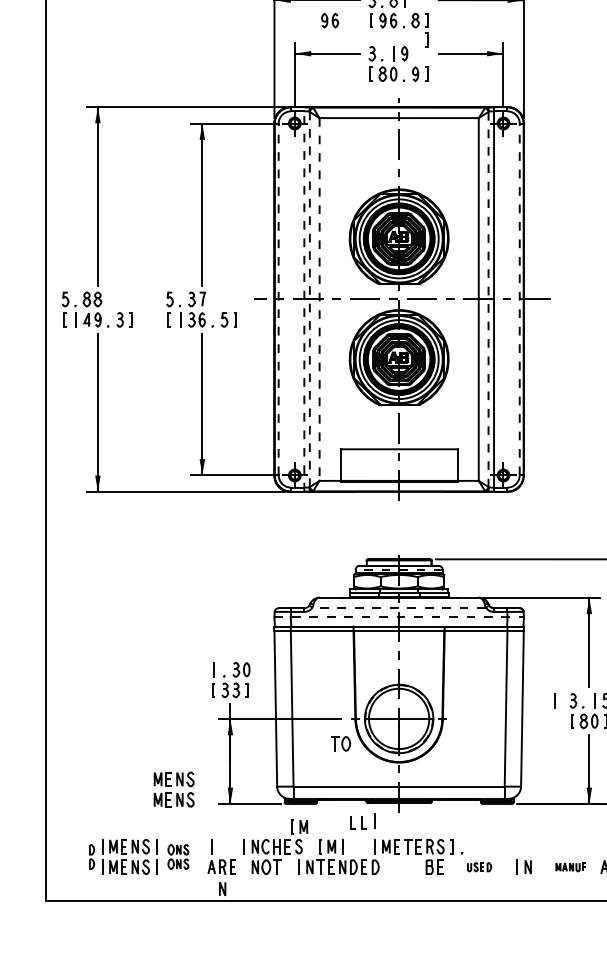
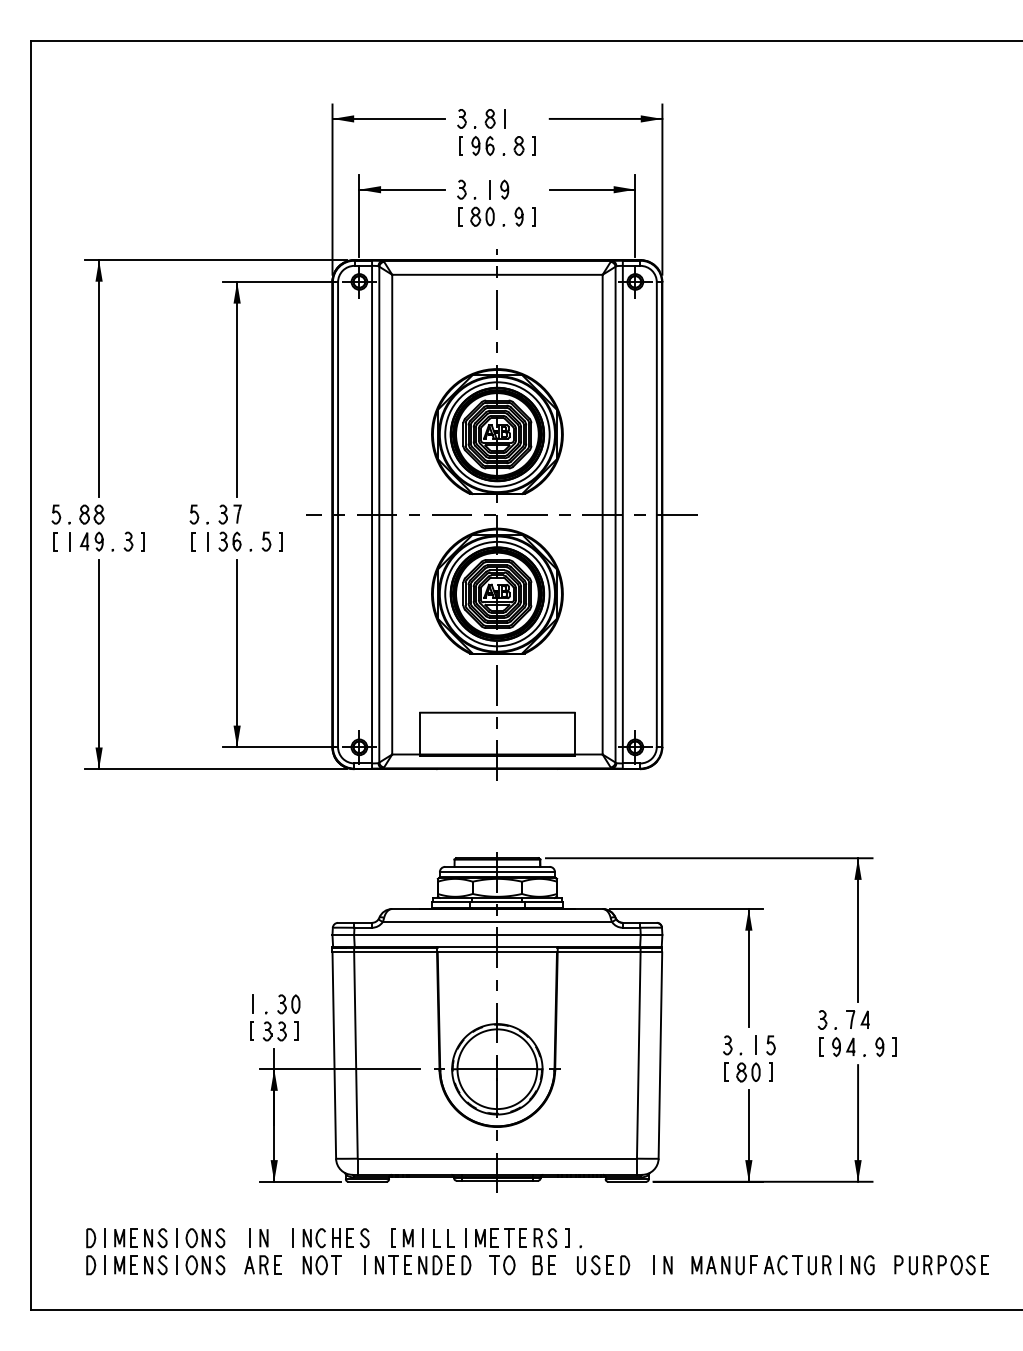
part: (329, 20) -> (405, 145), removed
line: (427, 39) -> (534, 171), removed
line: (278, 299) -> (338, 514), dashed -> solid
line: (304, 299) -> (372, 514), dashed -> solid
line: (309, 299) -> (379, 514), dashed -> solid
line: (319, 299) -> (392, 514), dashed -> solid
line: (488, 299) -> (615, 514), dashed -> solid
line: (519, 299) -> (656, 514), dashed -> solid
line: (399, 570) -> (497, 872), dashed -> solid
line: (399, 607) -> (497, 922), dashed -> solid
line: (399, 617) -> (497, 934), dashed -> solid
line: (555, 700) -> (703, 1044), removed
part: (341, 744) -> (502, 1265), moved
part: (173, 789) -> (199, 1162), removed
line: (375, 820) -> (465, 1203), removed
part: (358, 822) -> (443, 1238), moved
part: (299, 826) -> (365, 1211), removed
part: (92, 856) -> (91, 1251), size x1.43
part: (178, 856) -> (205, 1251), size x1.43
part: (479, 867) -> (603, 1265), size x1.67
part: (570, 867) -> (724, 1265), size x1.67
line: (222, 889) -> (263, 1238), moved

